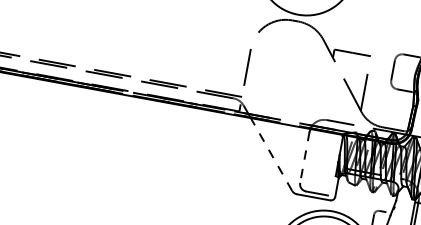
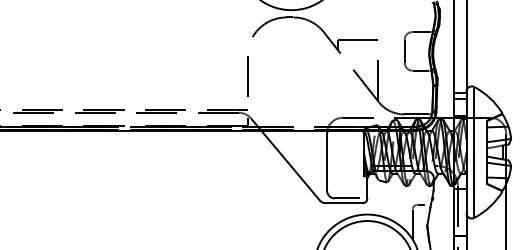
line: (271, 154) -> (290, 165), dashed -> solid
line: (305, 157) -> (327, 162), dashed -> solid

